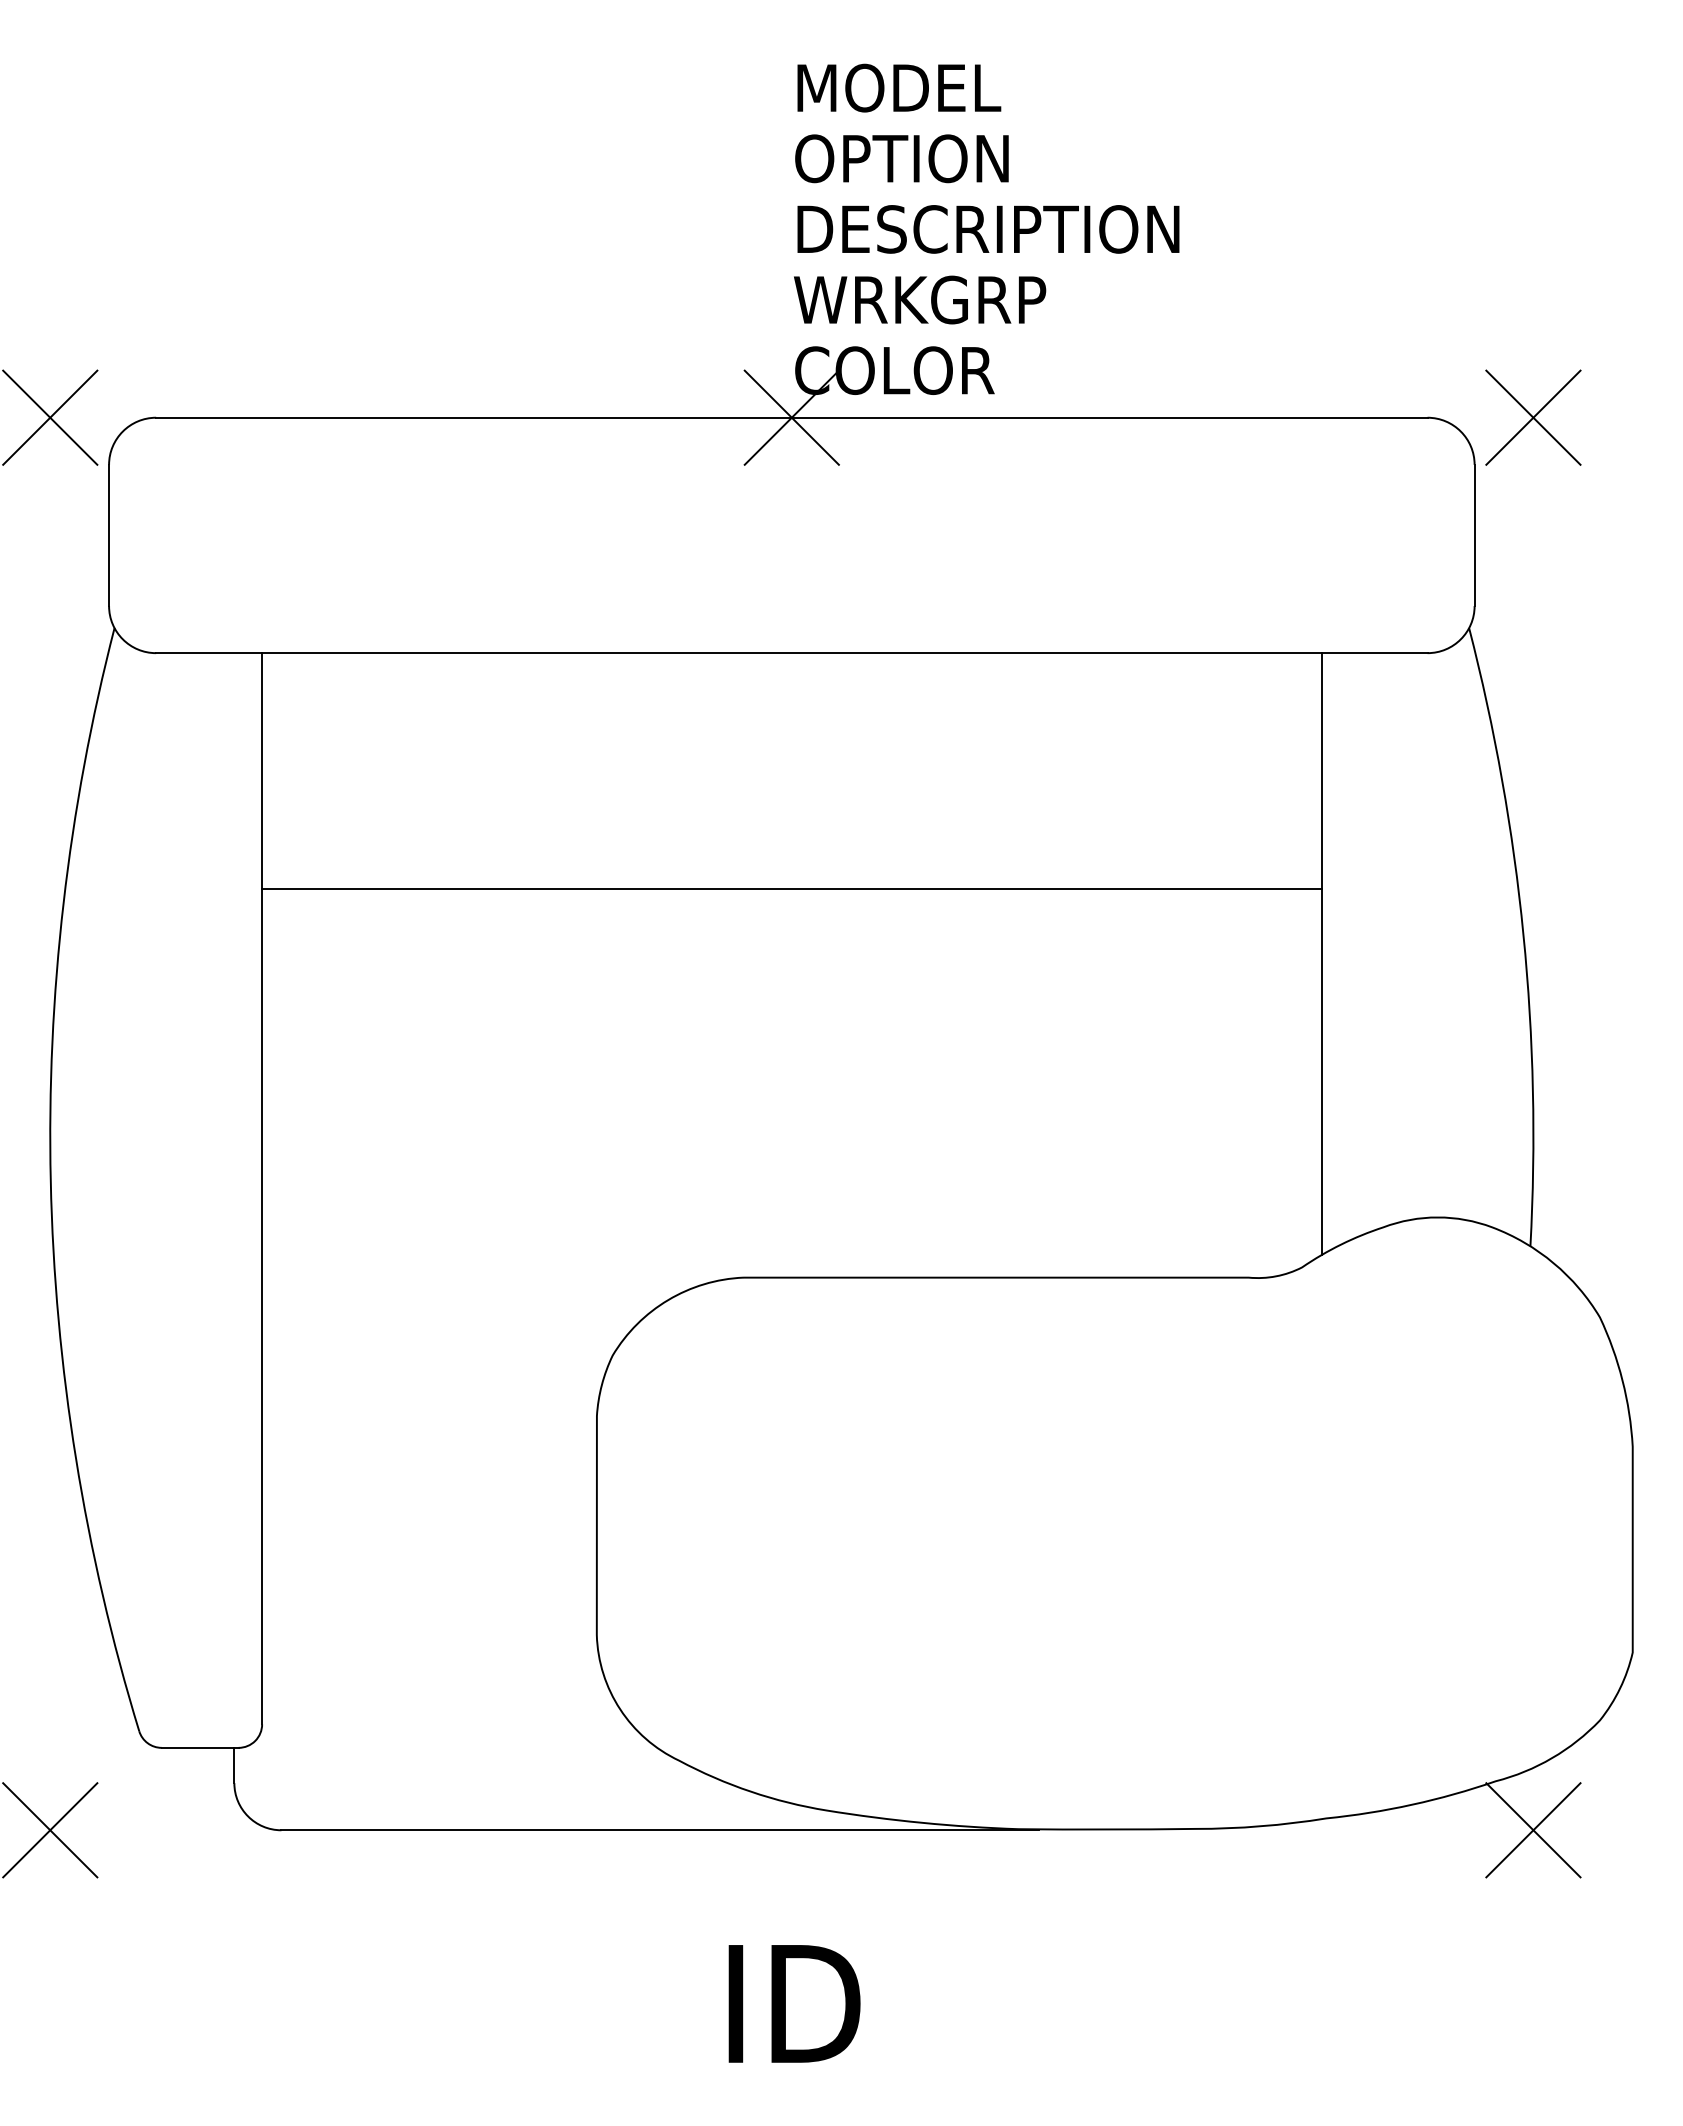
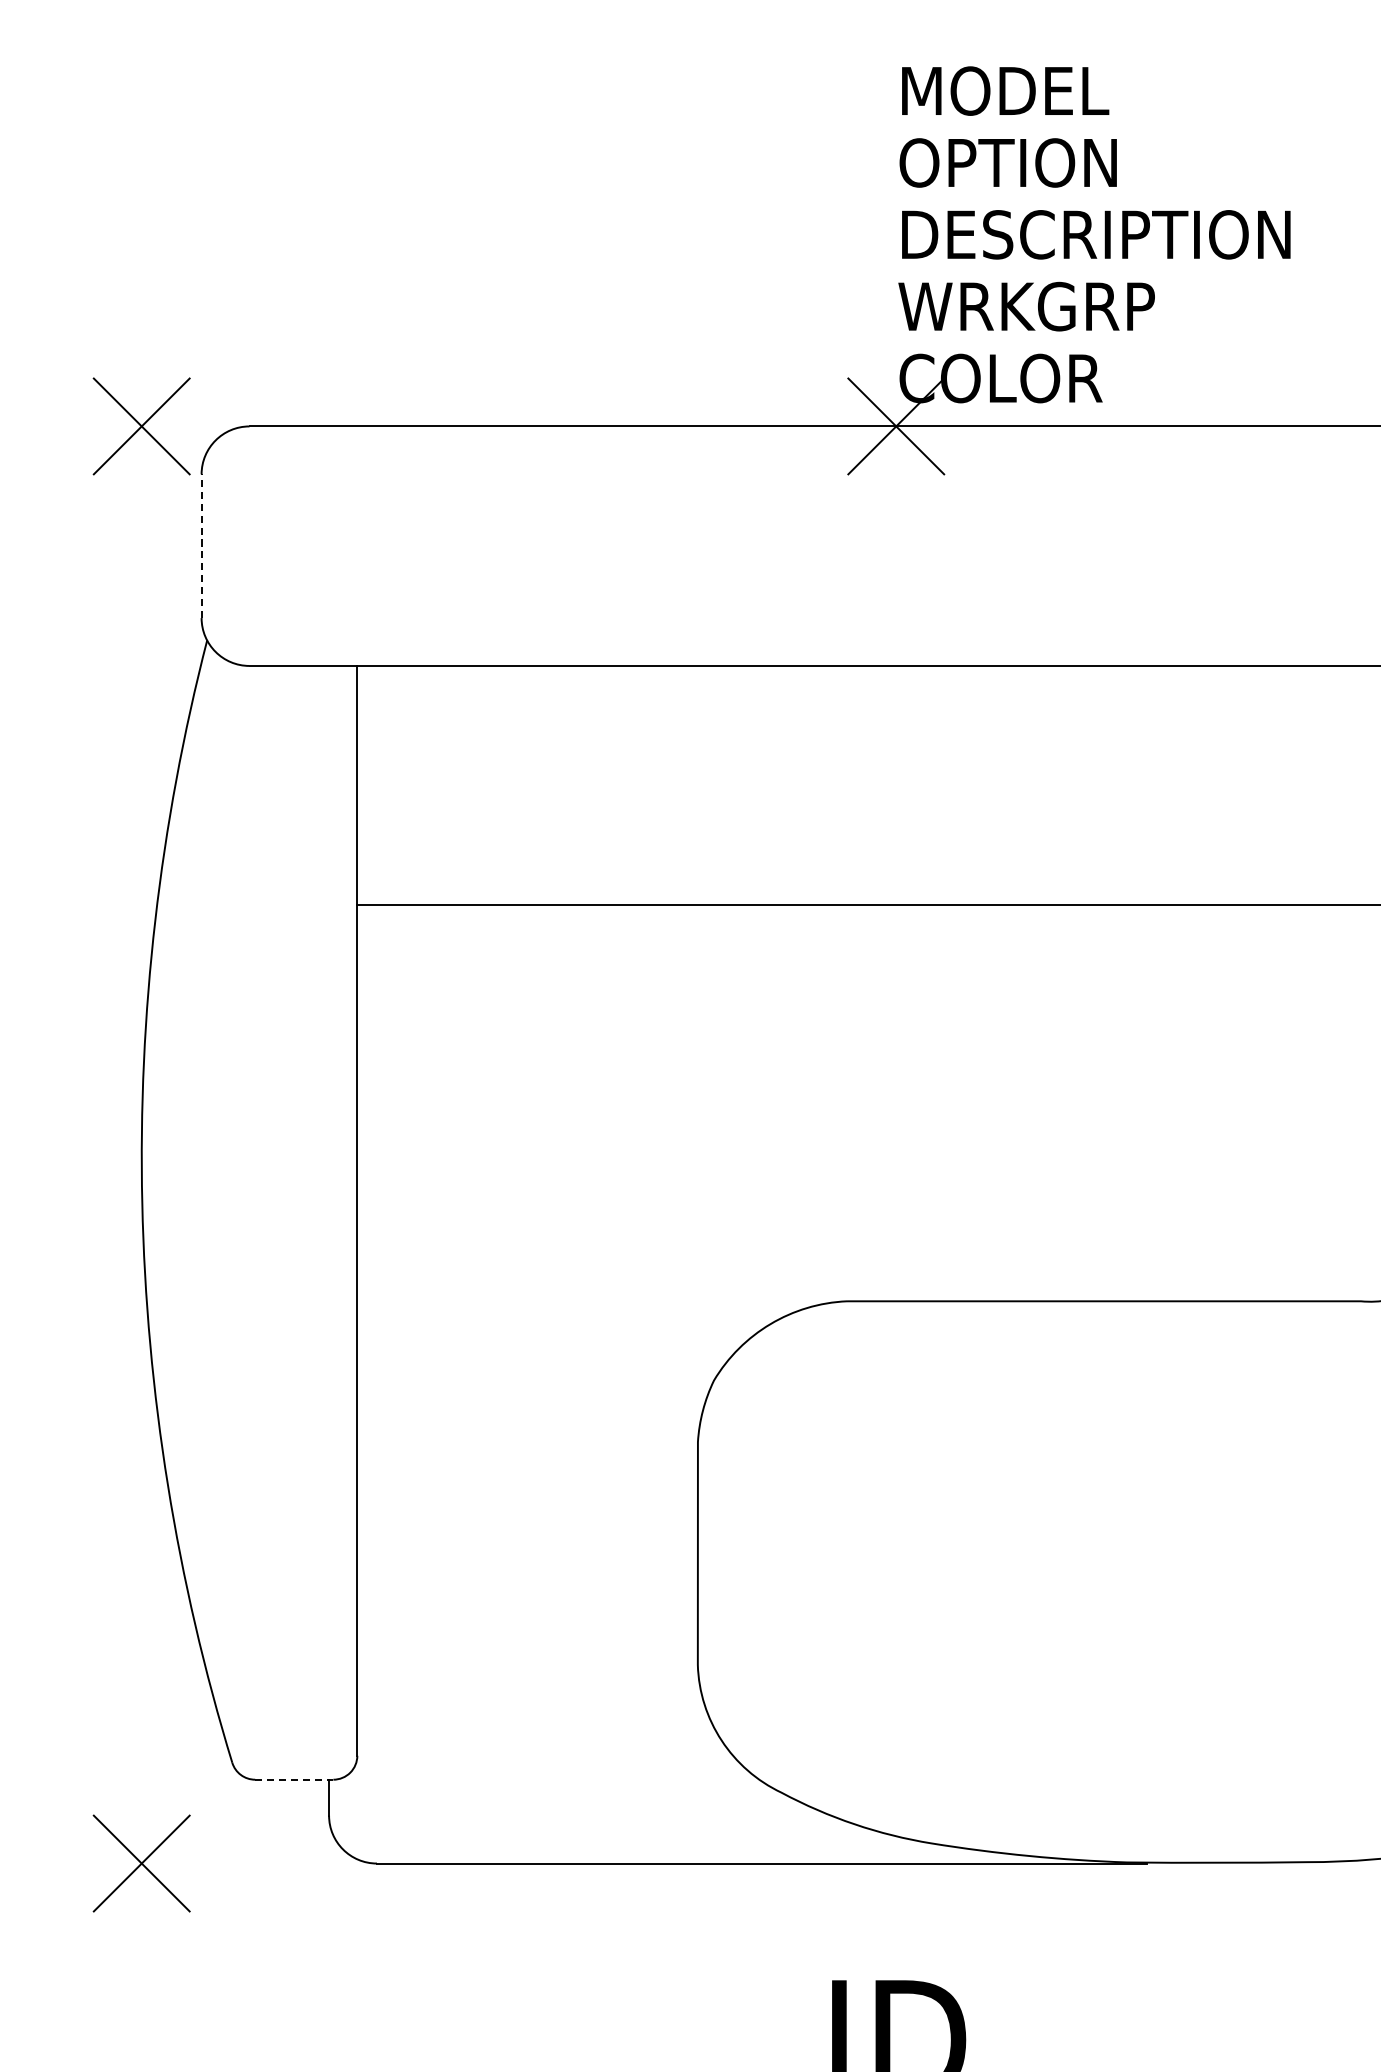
line: (109, 535) -> (202, 546), solid -> dashed
line: (200, 1747) -> (294, 1779), solid -> dashed

